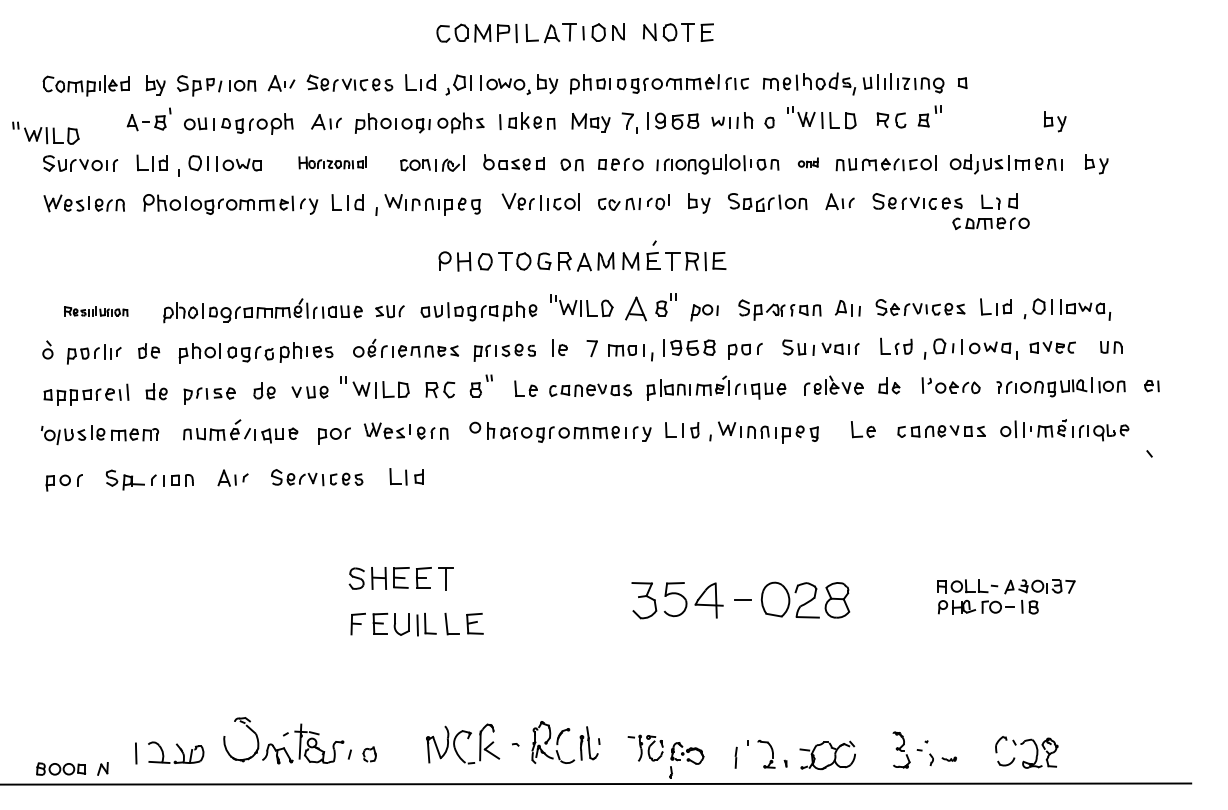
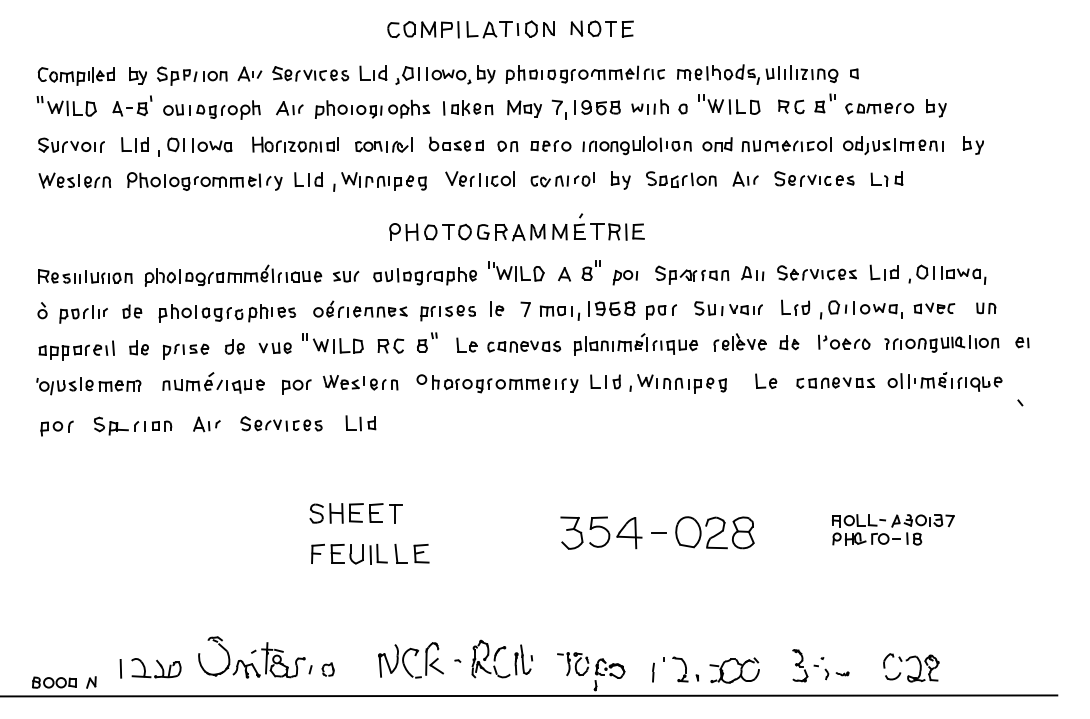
part: (45, 133) -> (66, 106), moved
part: (332, 162) -> (295, 144), size x1.43
part: (808, 162) -> (717, 144), size x1.67
part: (990, 223) -> (879, 108), moved
part: (635, 309) -> (564, 274), size x0.62
part: (96, 311) -> (85, 276), size x1.67

